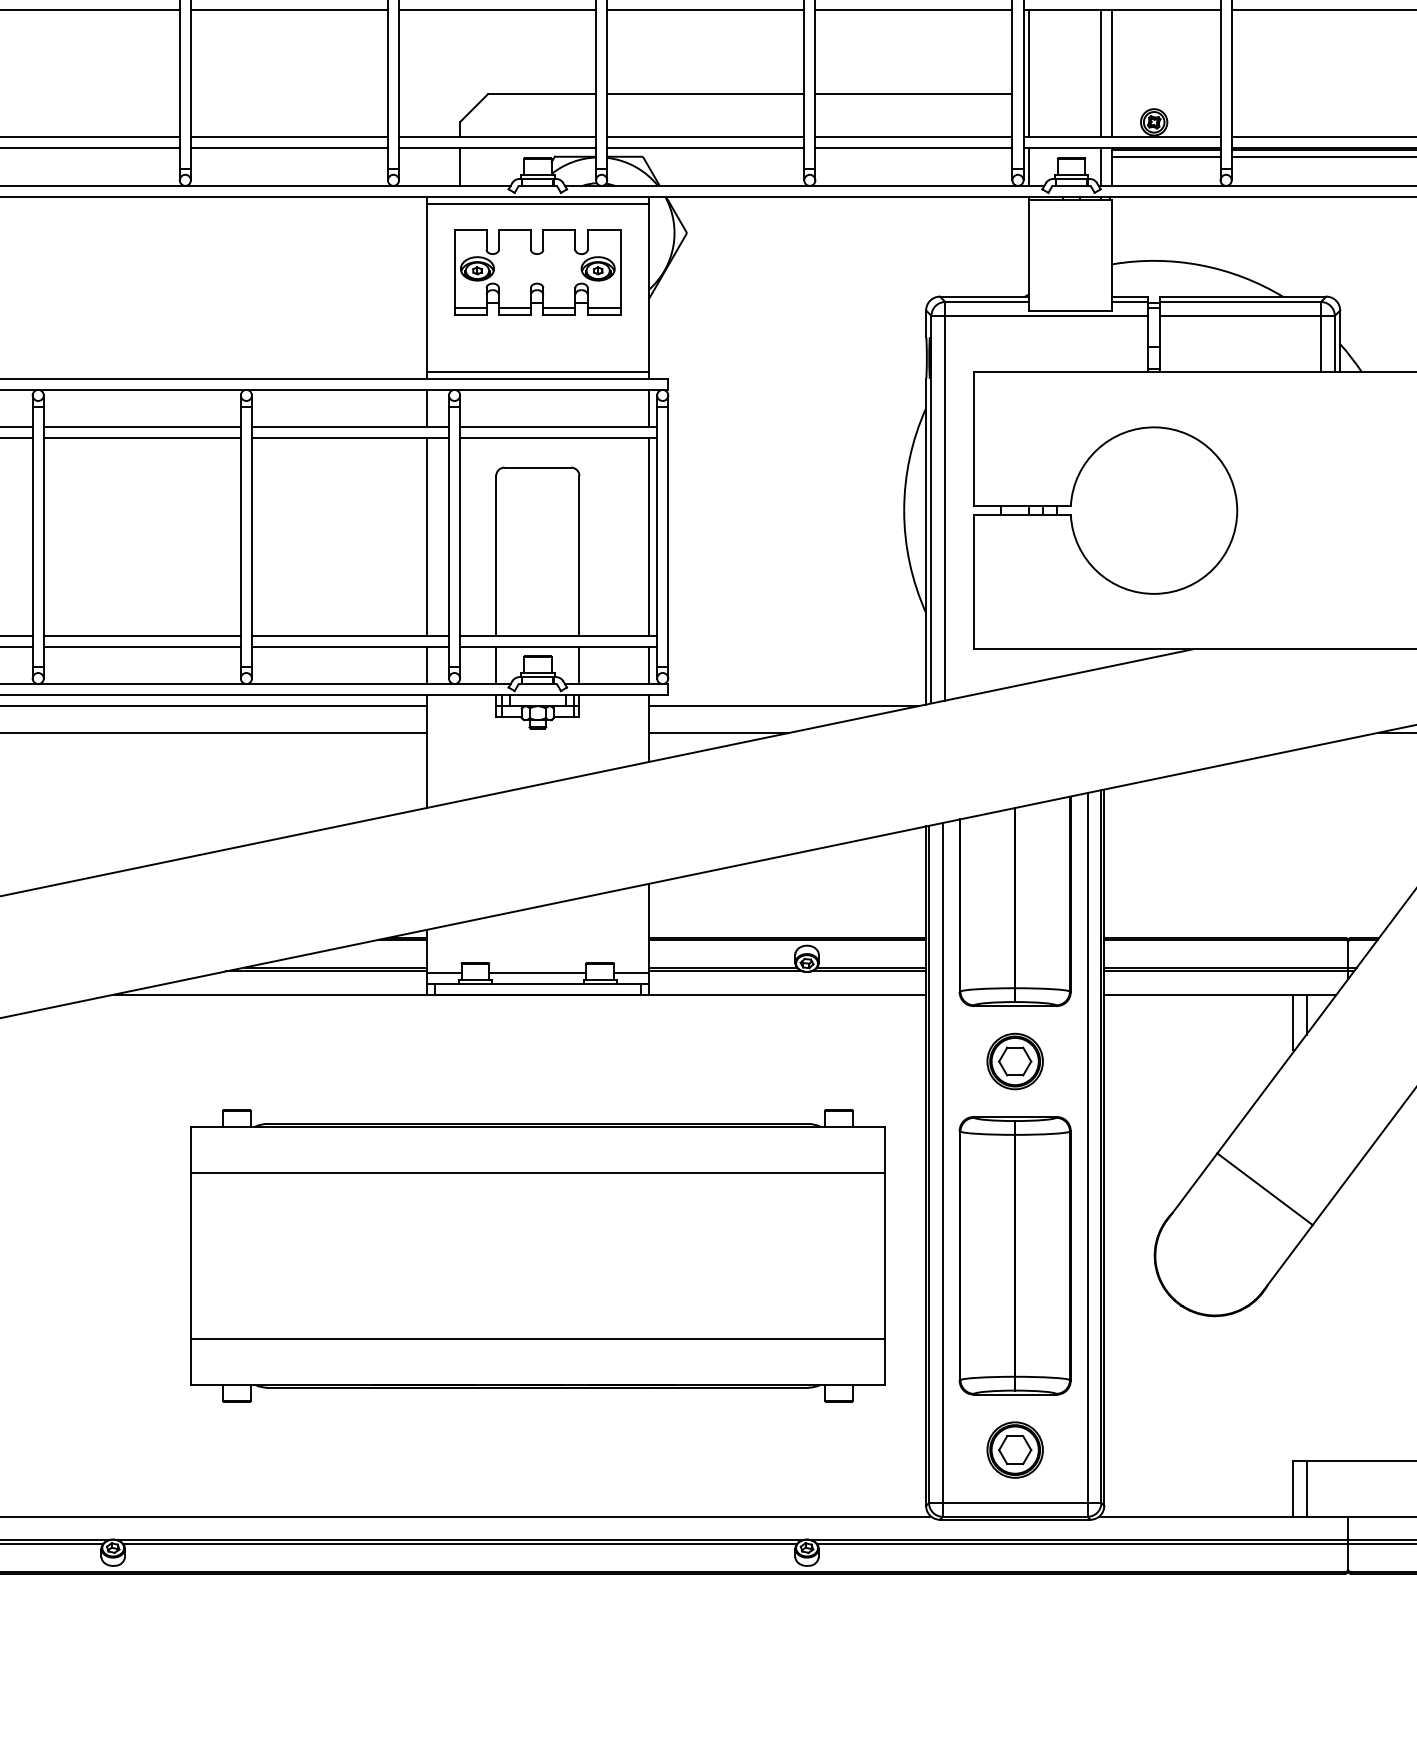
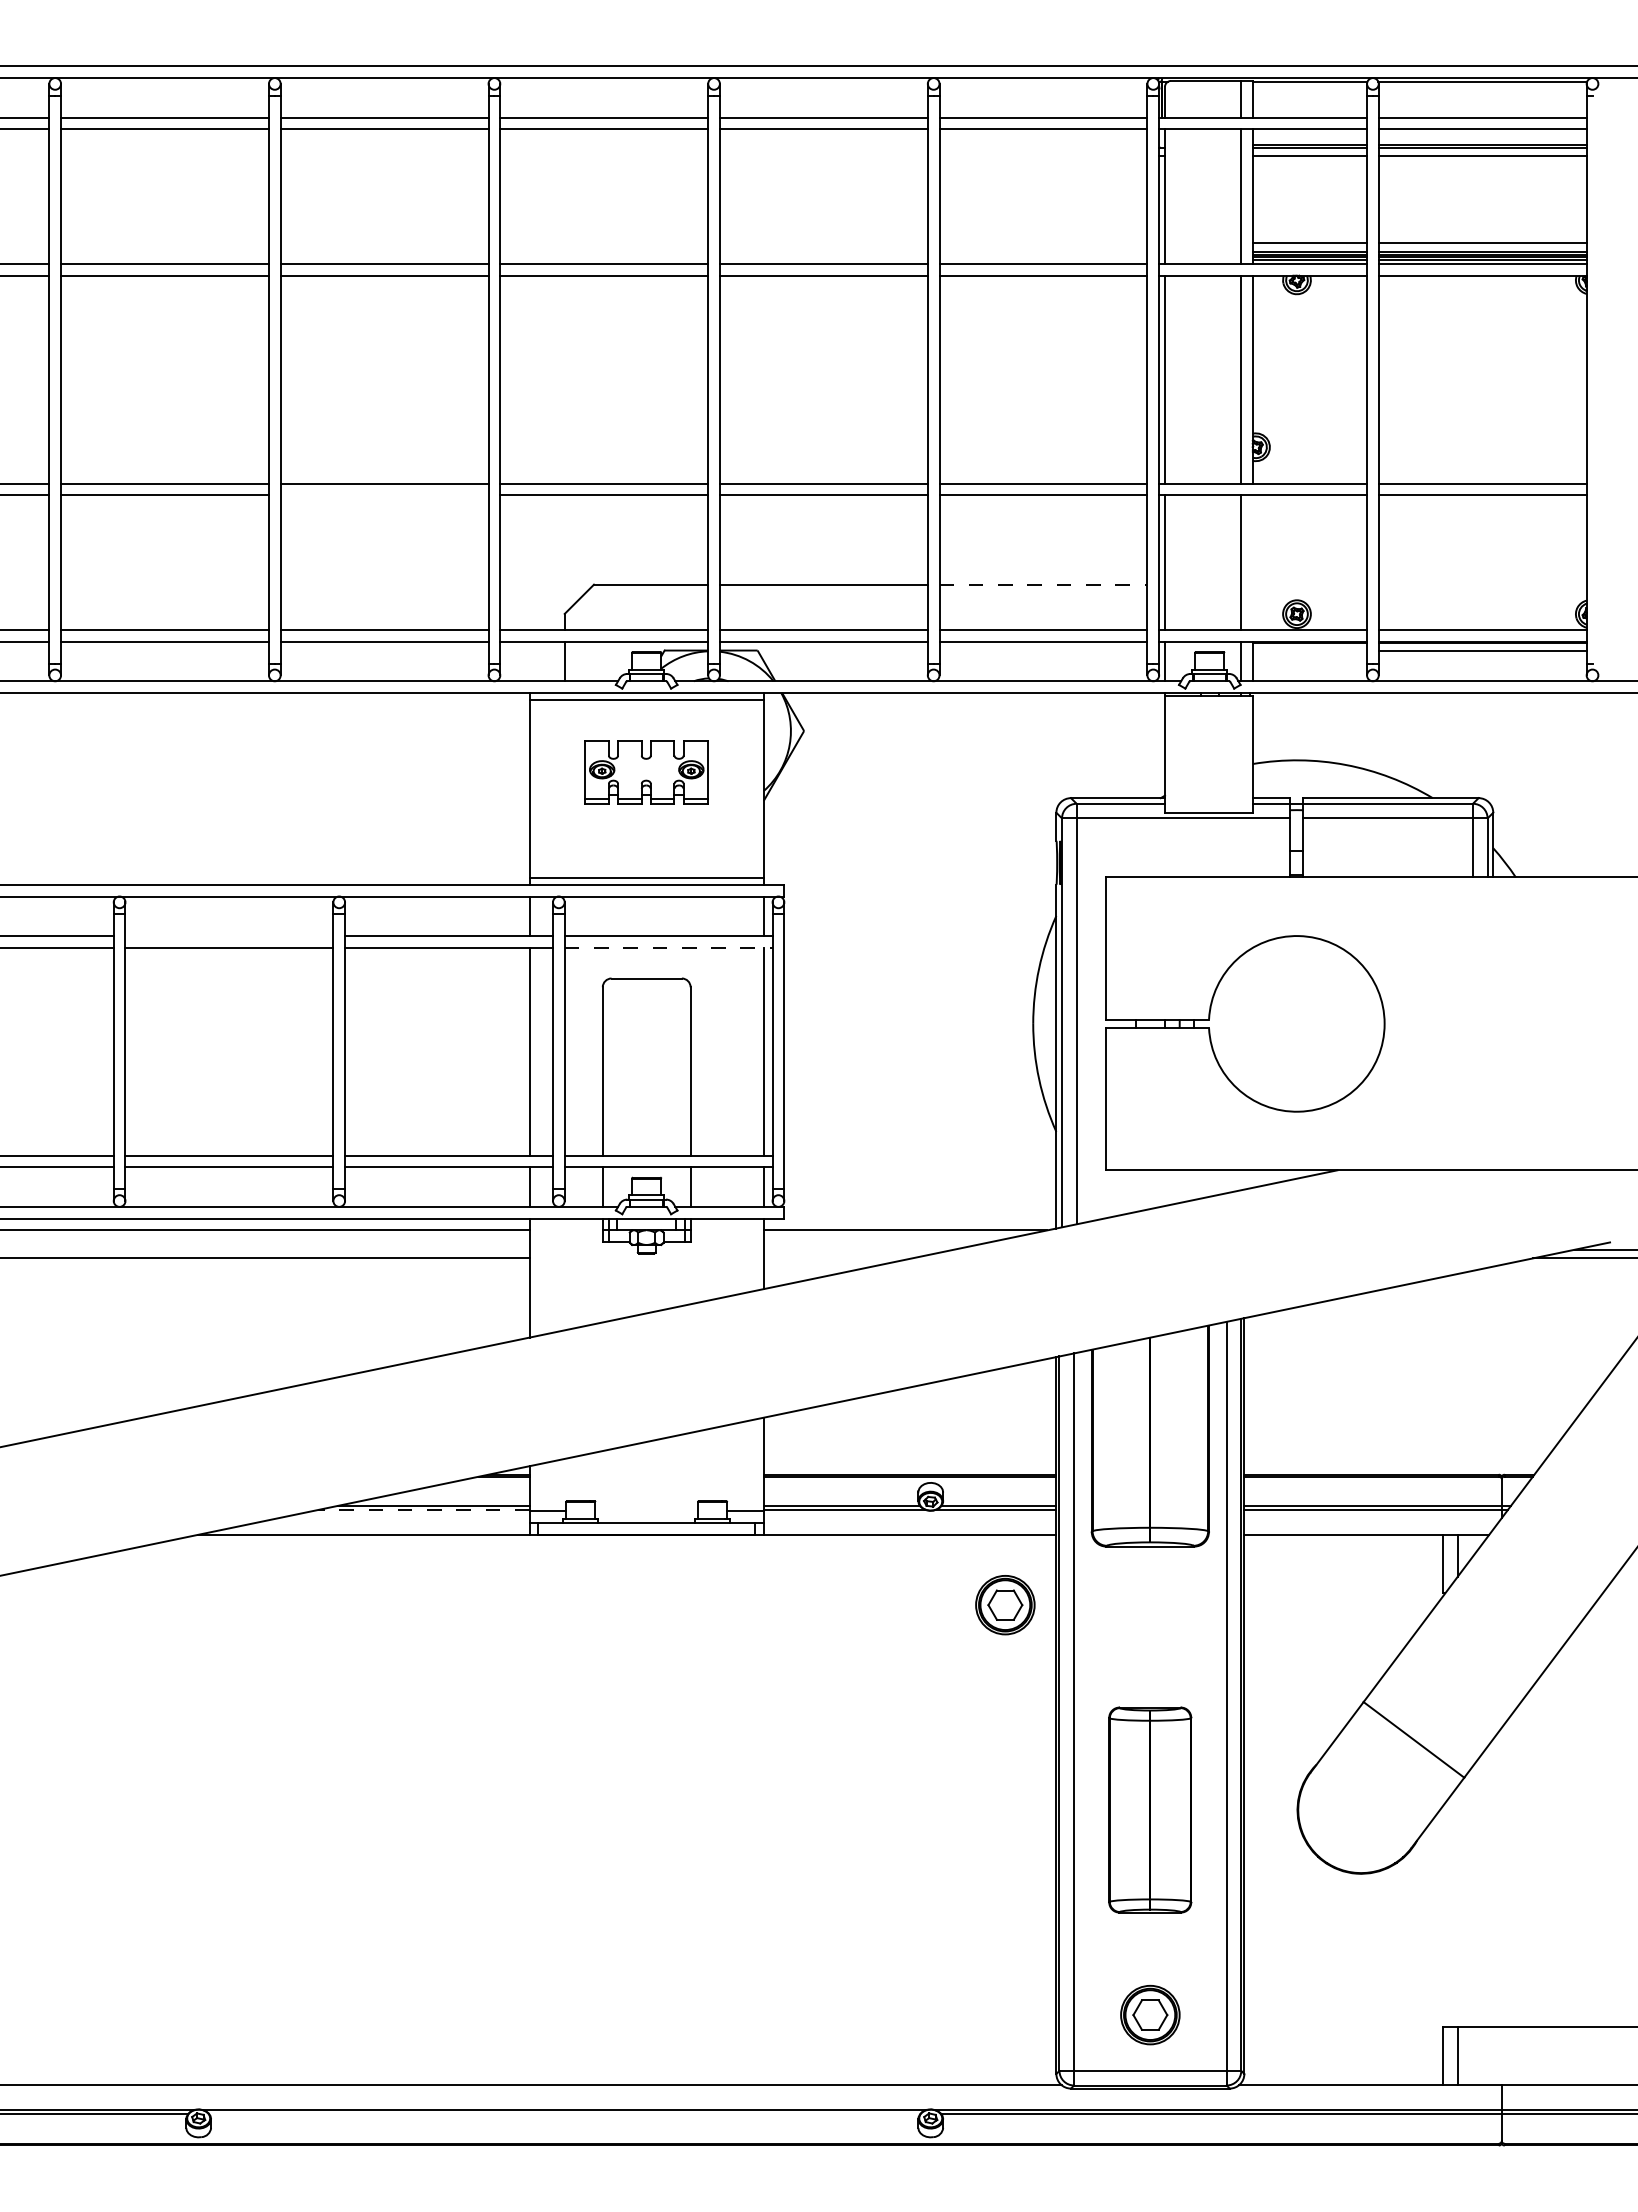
line: (289, 9) -> (384, 495), removed
line: (1112, 73) -> (1252, 562), removed
line: (913, 94) -> (1043, 584), solid -> dashed
line: (1166, 157) -> (1309, 651), removed
part: (537, 271) -> (646, 771), size x0.7
line: (142, 427) -> (229, 936), removed
line: (558, 438) -> (668, 947), solid -> dashed
line: (718, 733) -> (837, 1258), removed
line: (326, 971) -> (423, 1510), solid -> dashed
line: (537, 972) -> (646, 1511), removed
part: (1015, 1061) -> (1005, 1605), moved
part: (537, 1255) -> (646, 1809), removed
part: (1014, 1255) -> (1149, 1809), size x0.7
line: (459, 1544) -> (564, 2114), removed

